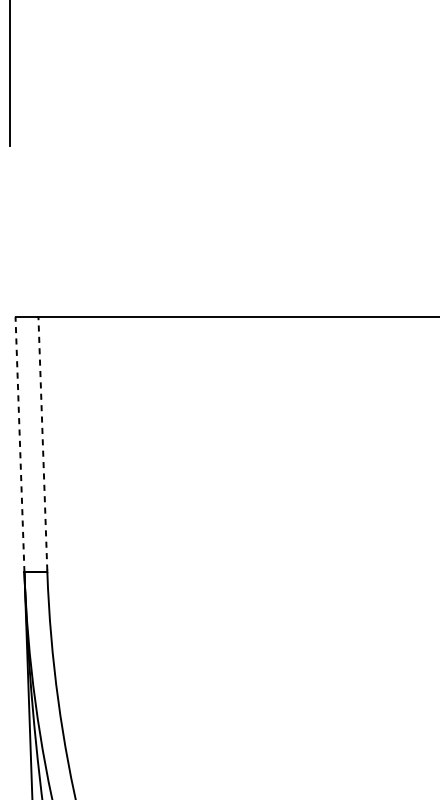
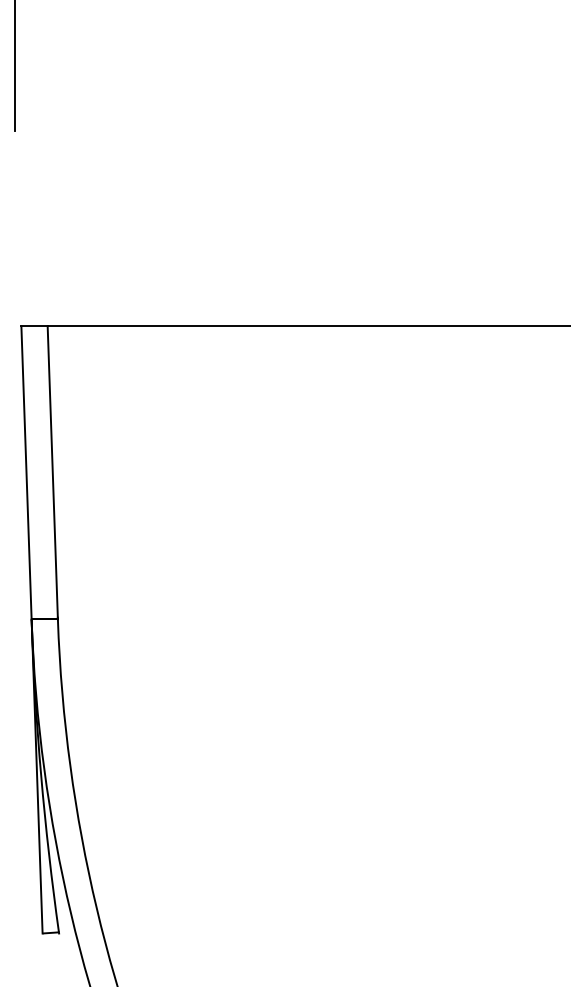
line: (19, 444) -> (26, 472), dashed -> solid
line: (42, 444) -> (52, 472), dashed -> solid

